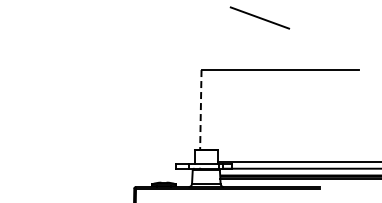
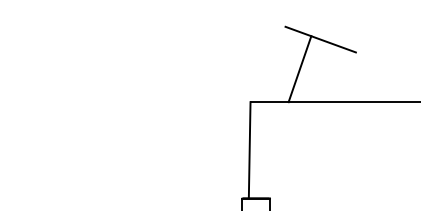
line: (242, 42) -> (299, 69), added
line: (200, 110) -> (249, 150), dashed -> solid

